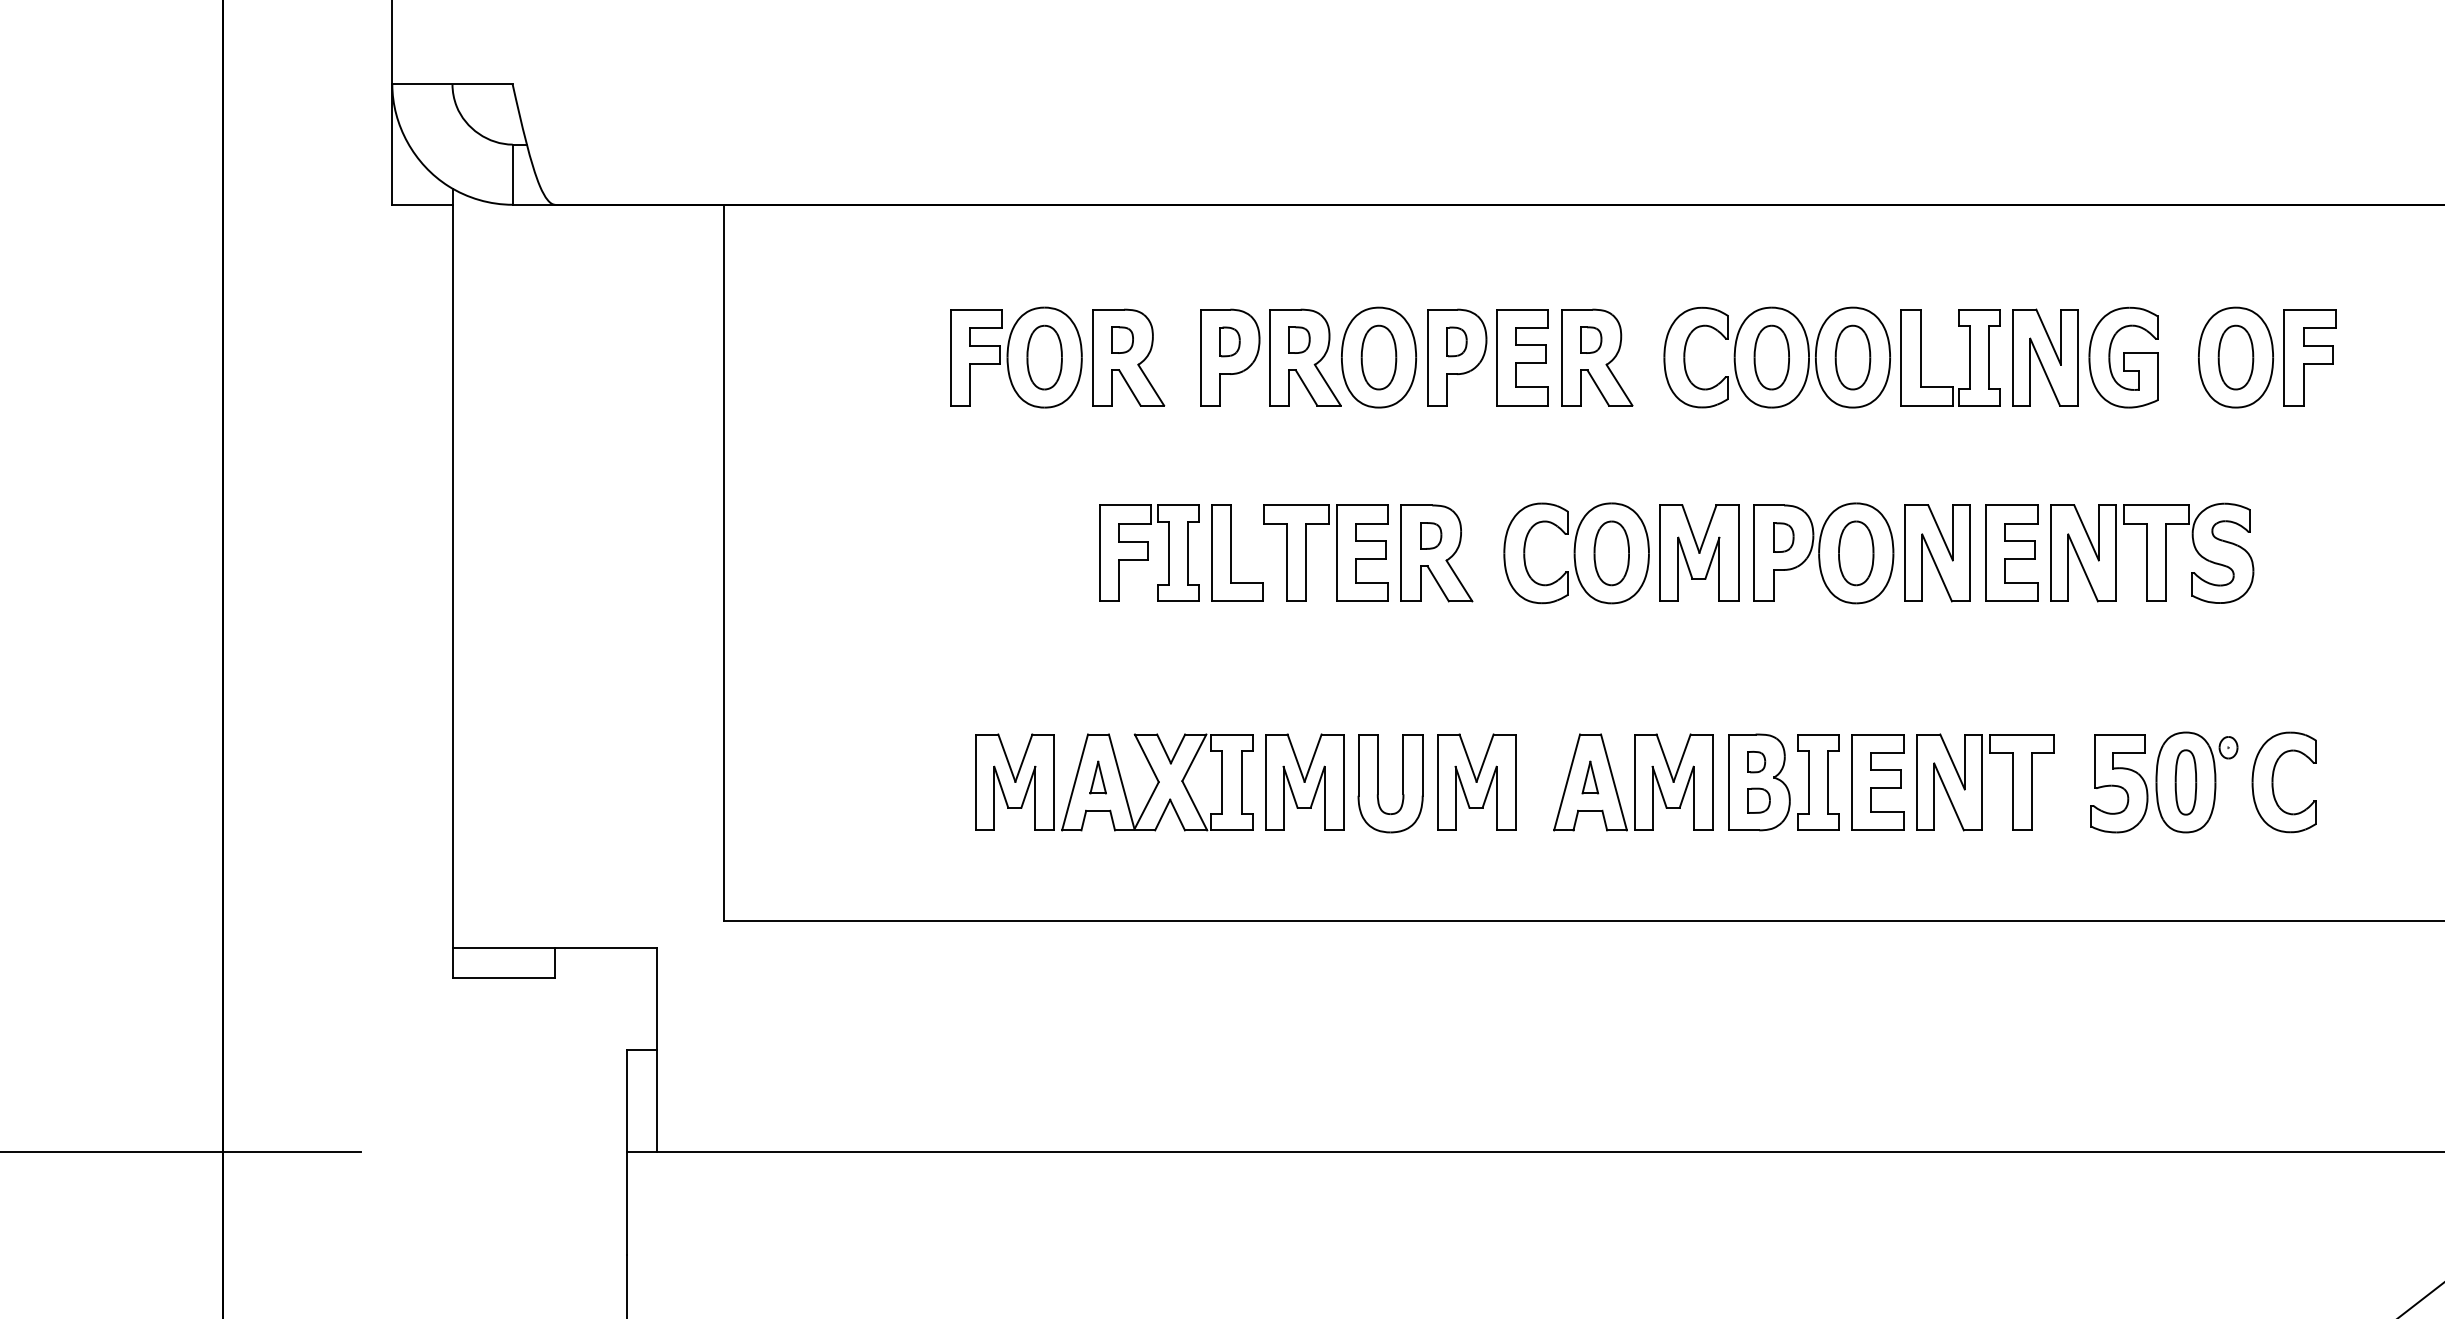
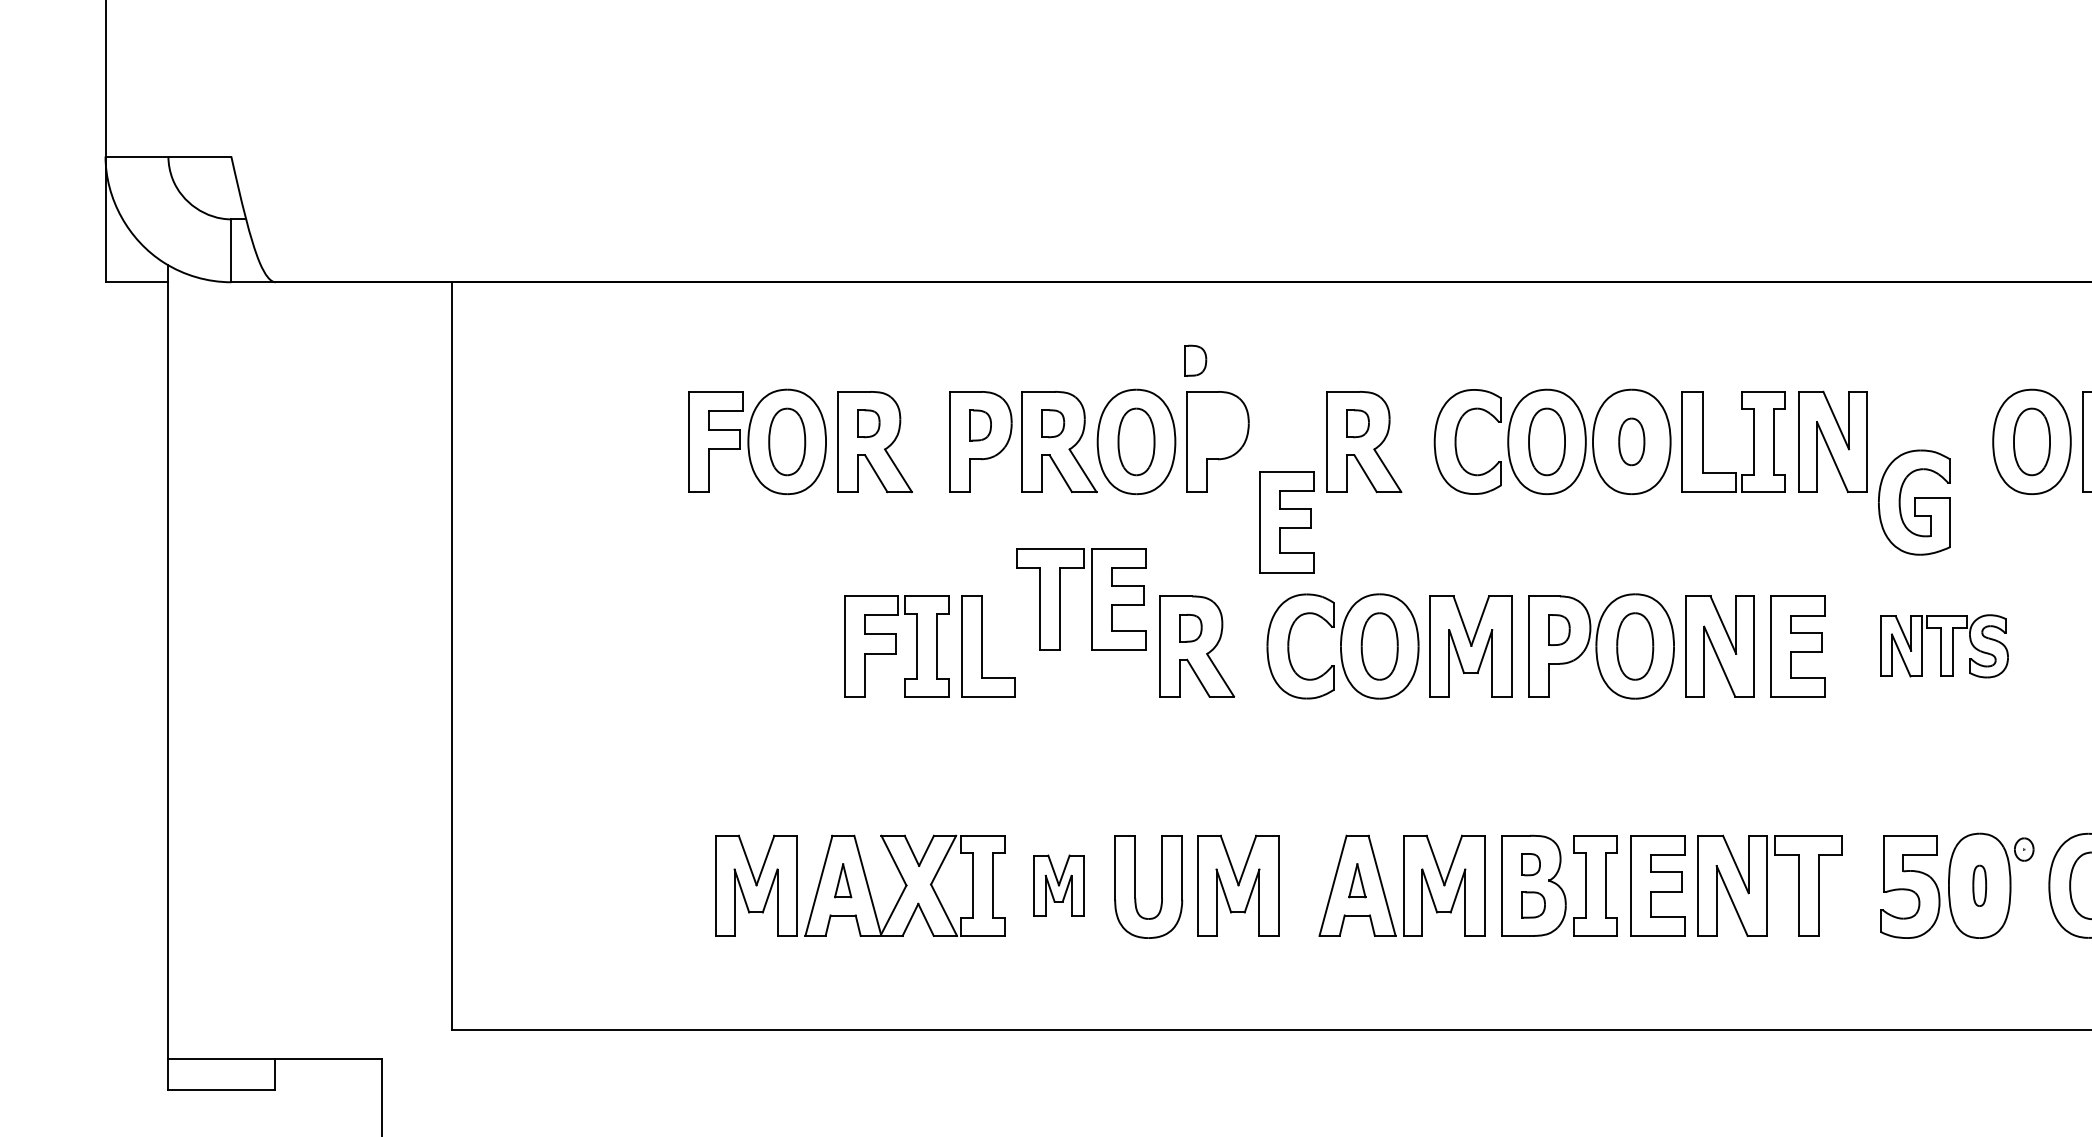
part: (1456, 341) -> (1195, 360), moved
part: (1522, 357) -> (1286, 522), moved
part: (1852, 357) -> (1631, 441), size x0.7
part: (2123, 357) -> (1914, 502), moved
part: (1336, 552) -> (1092, 598), moved
part: (2152, 552) -> (1944, 645), size x0.6
part: (1304, 781) -> (1058, 884), size x0.6
part: (2185, 782) -> (1979, 885), size x0.6

